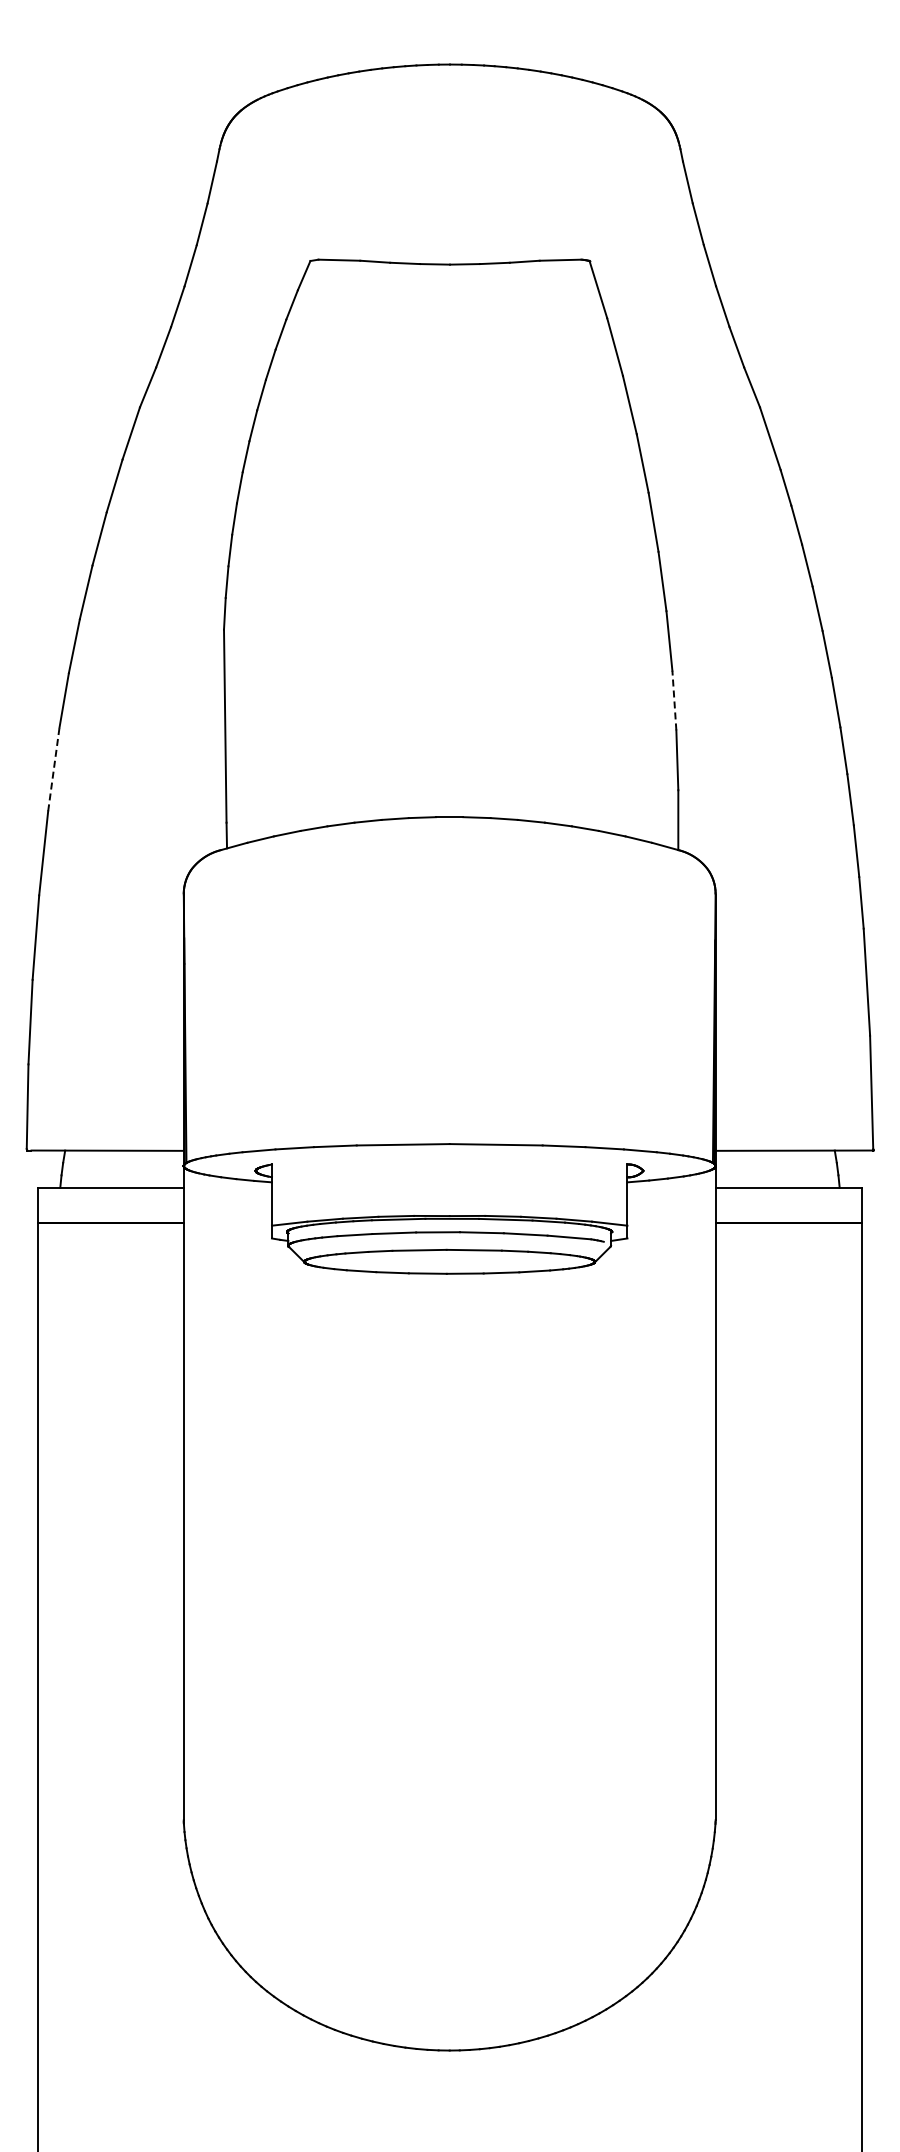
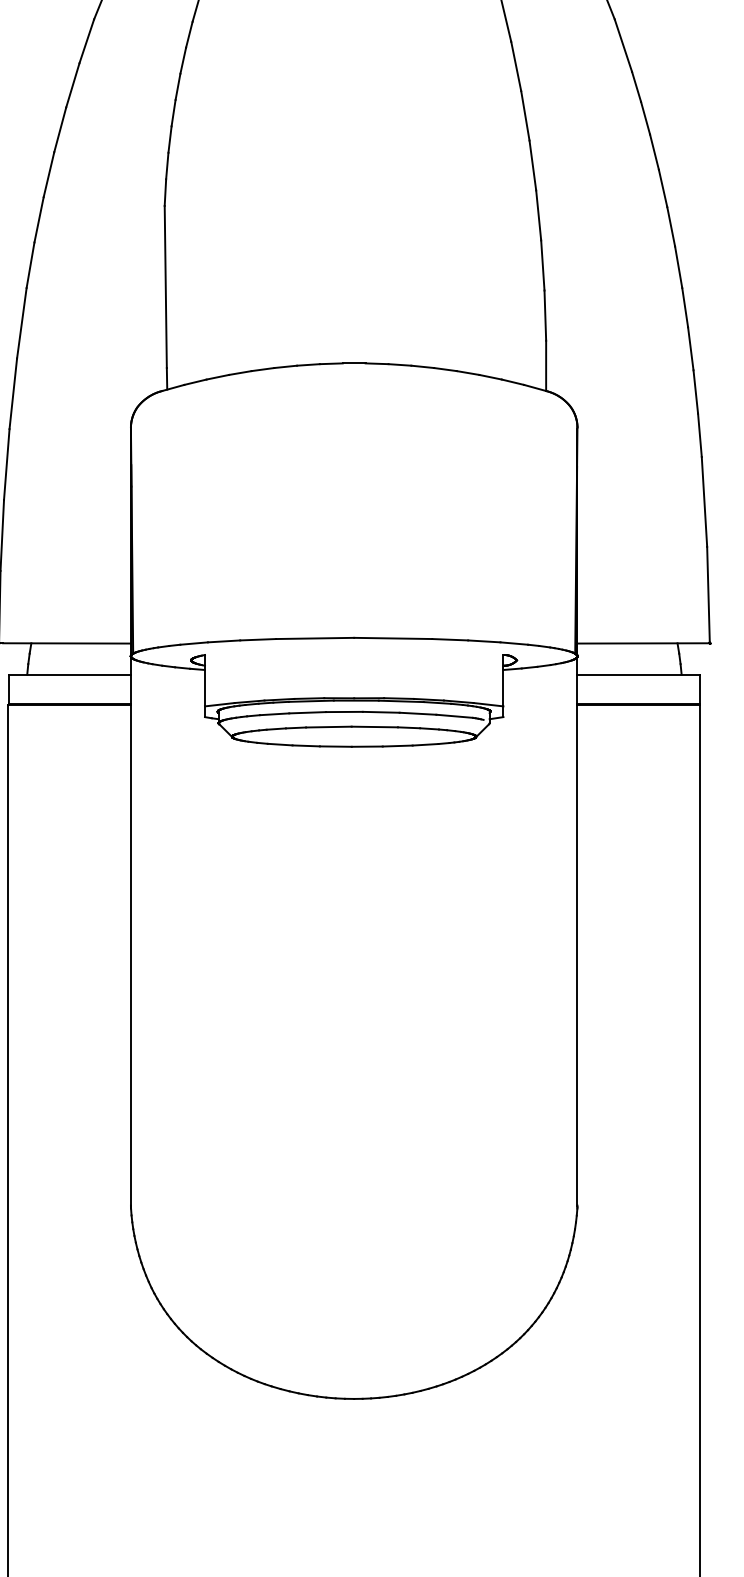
line: (674, 700) -> (542, 265), dashed -> solid
line: (53, 768) -> (21, 322), dashed -> solid

